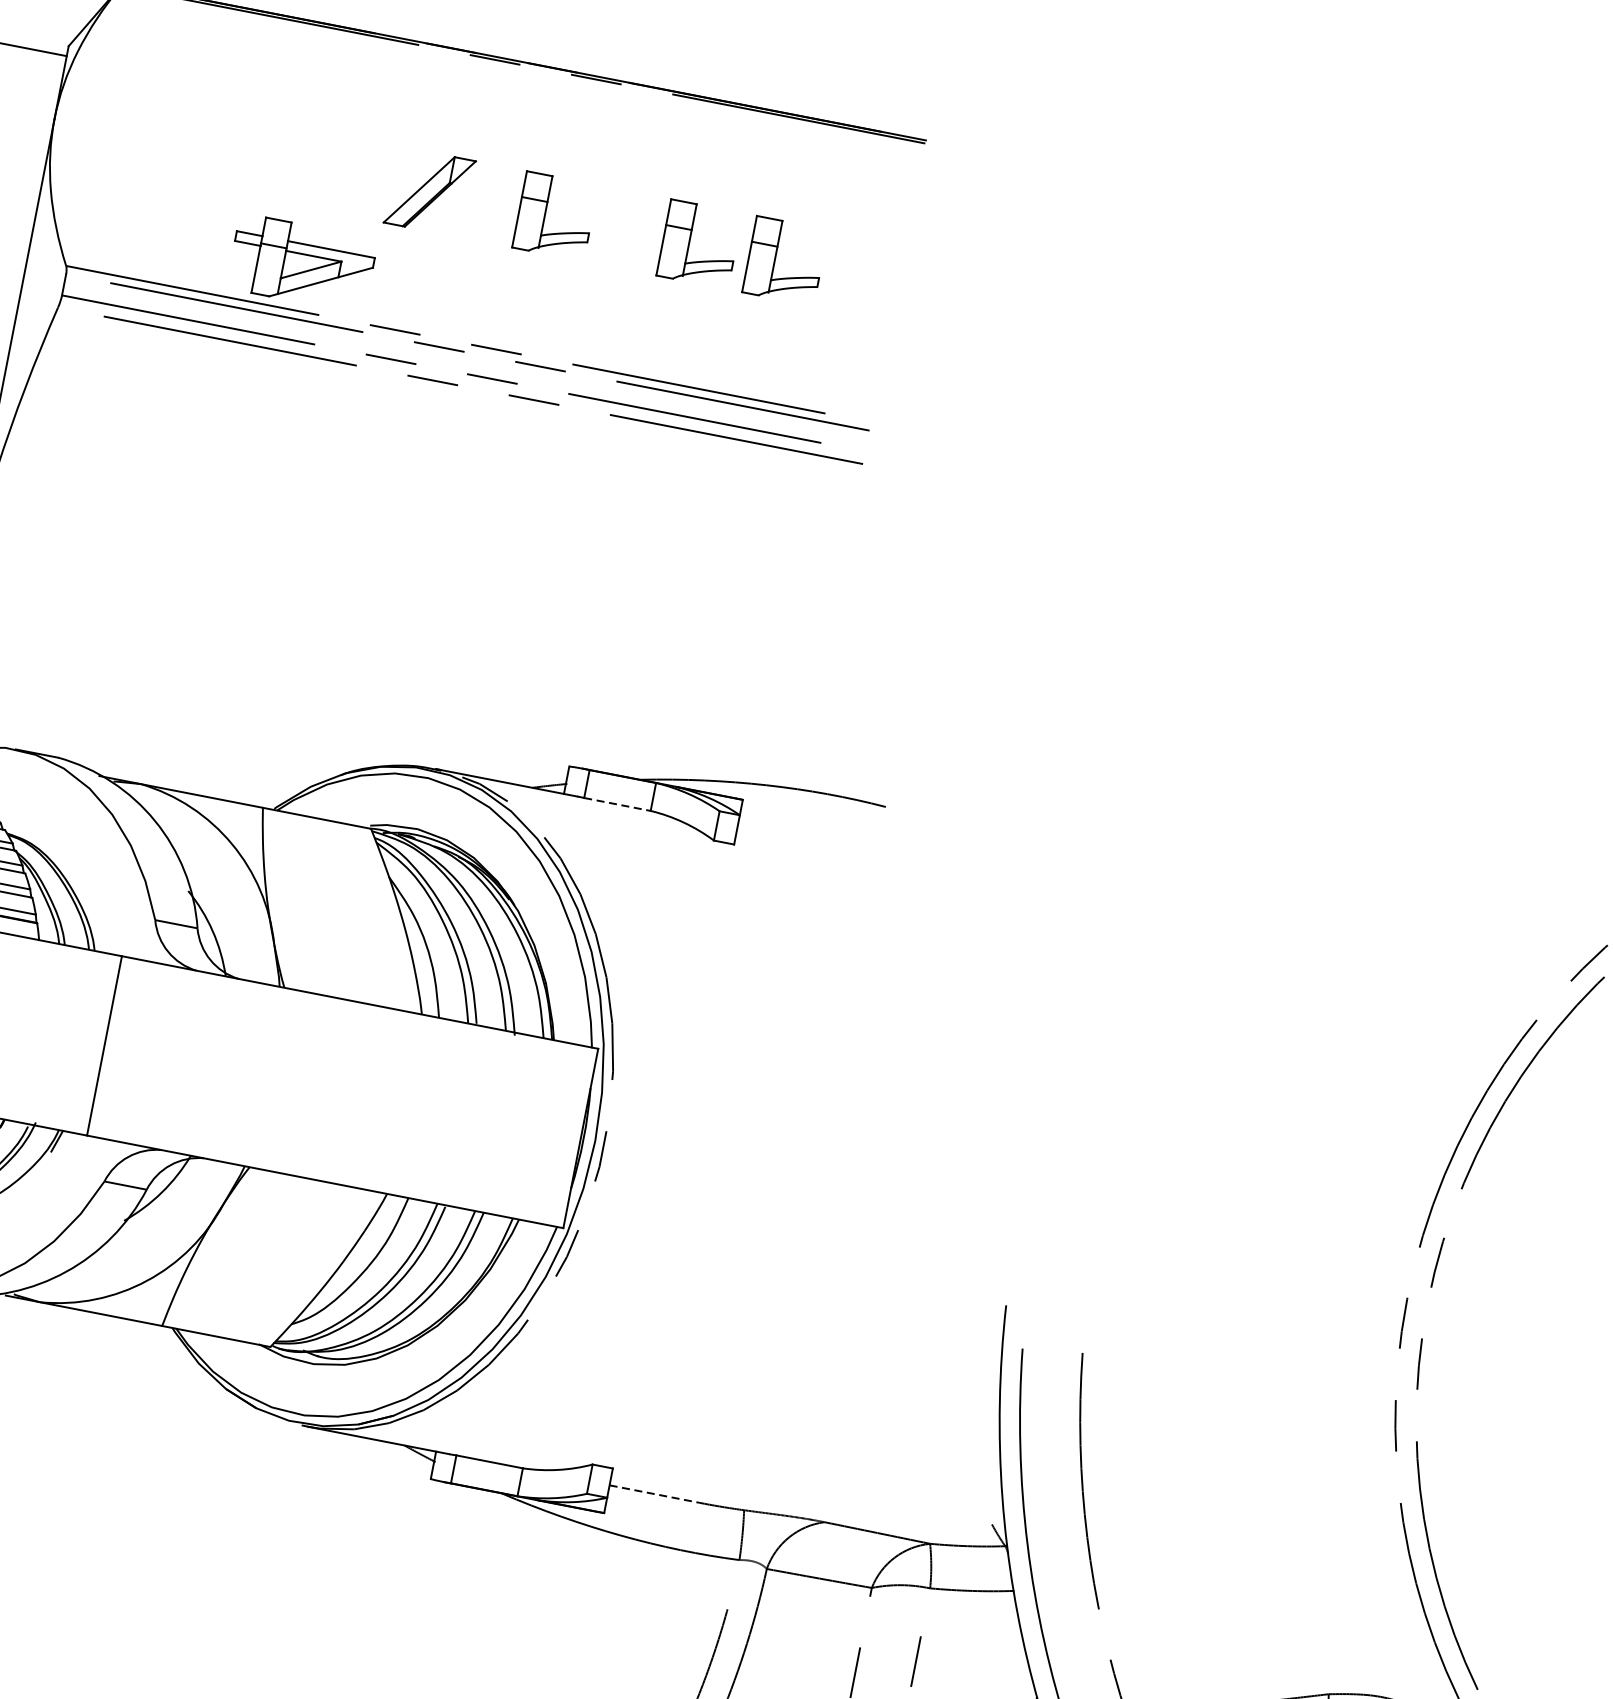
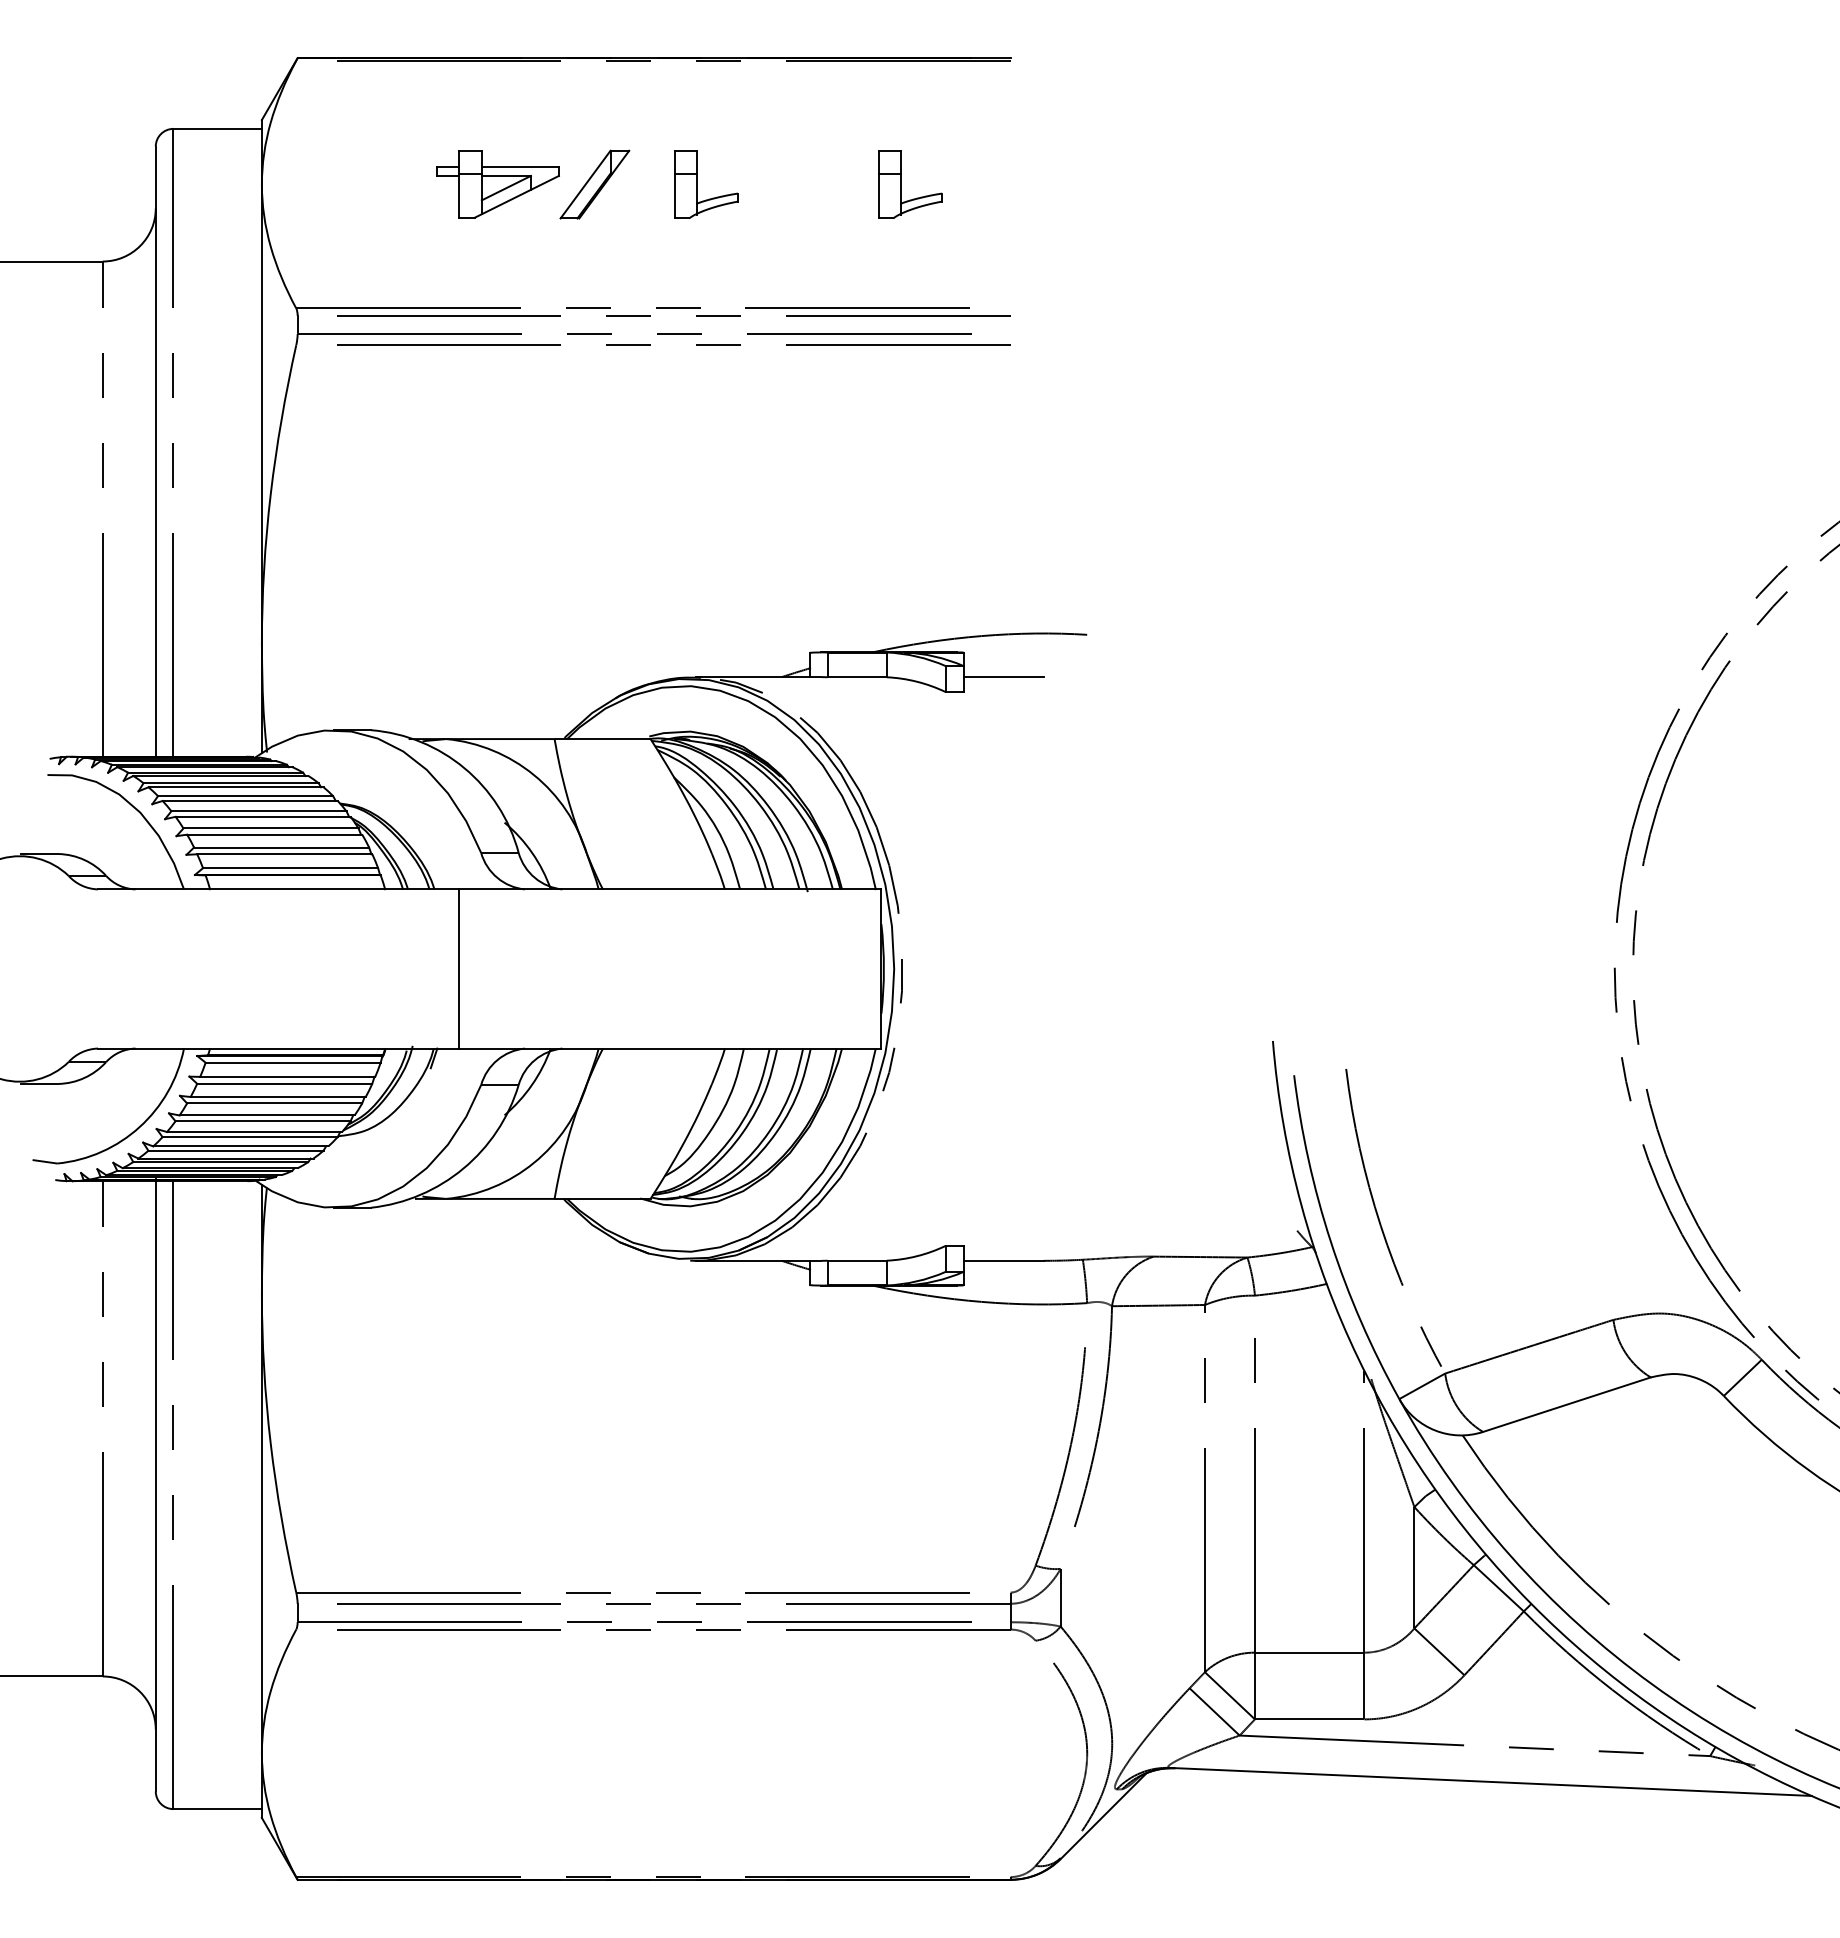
part: (689, 242) -> (825, 184), removed
part: (301, 263) -> (497, 184), moved
line: (617, 804) -> (857, 677), dashed -> solid
line: (782, 836) -> (1003, 677), added
line: (655, 1493) -> (1004, 1260), dashed -> solid

